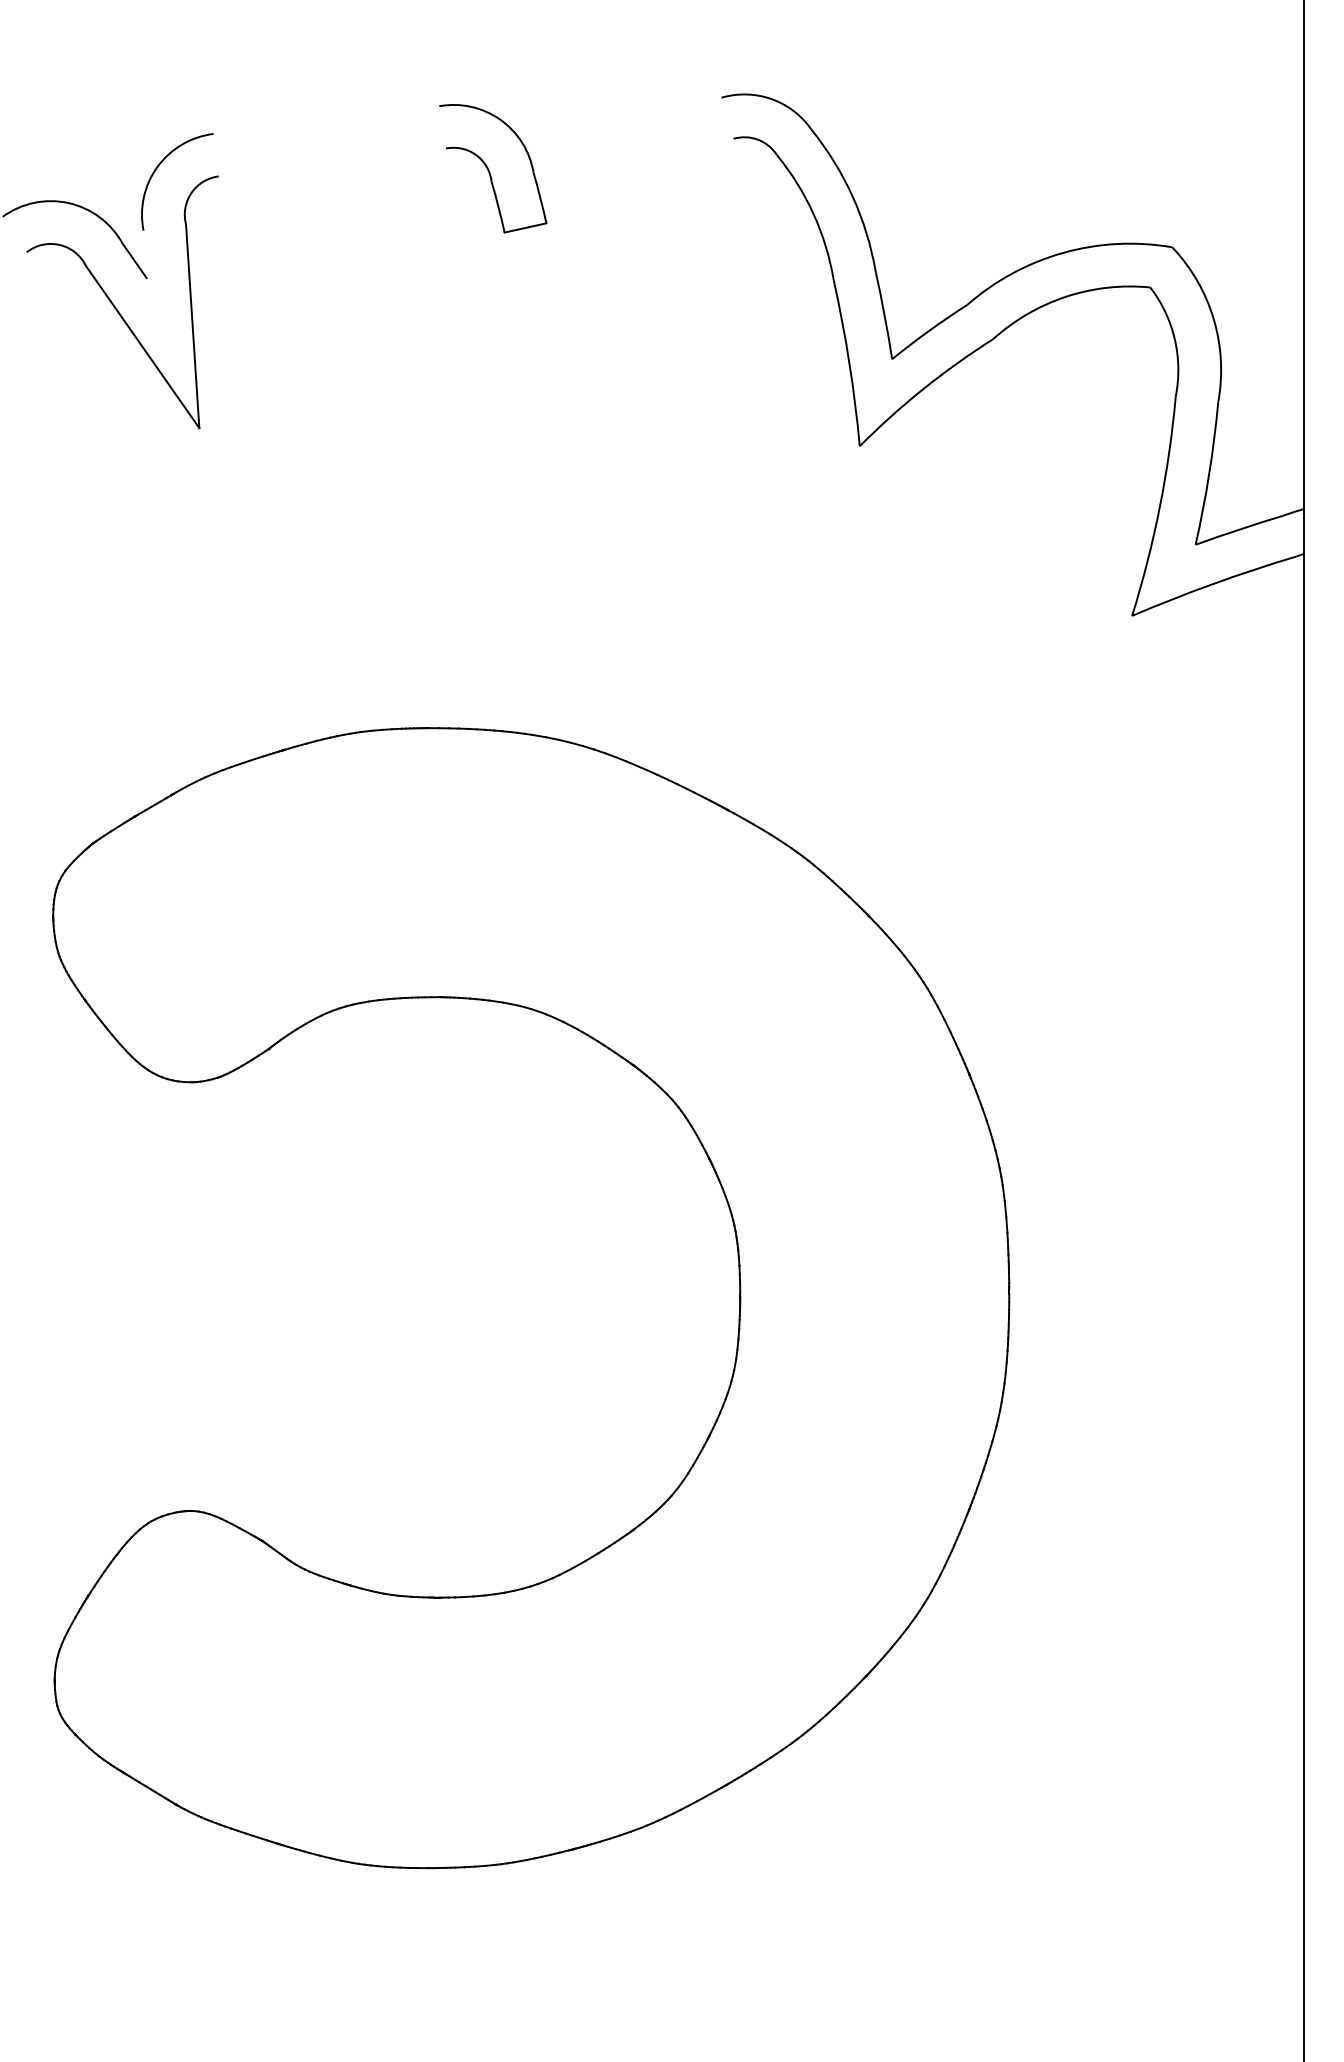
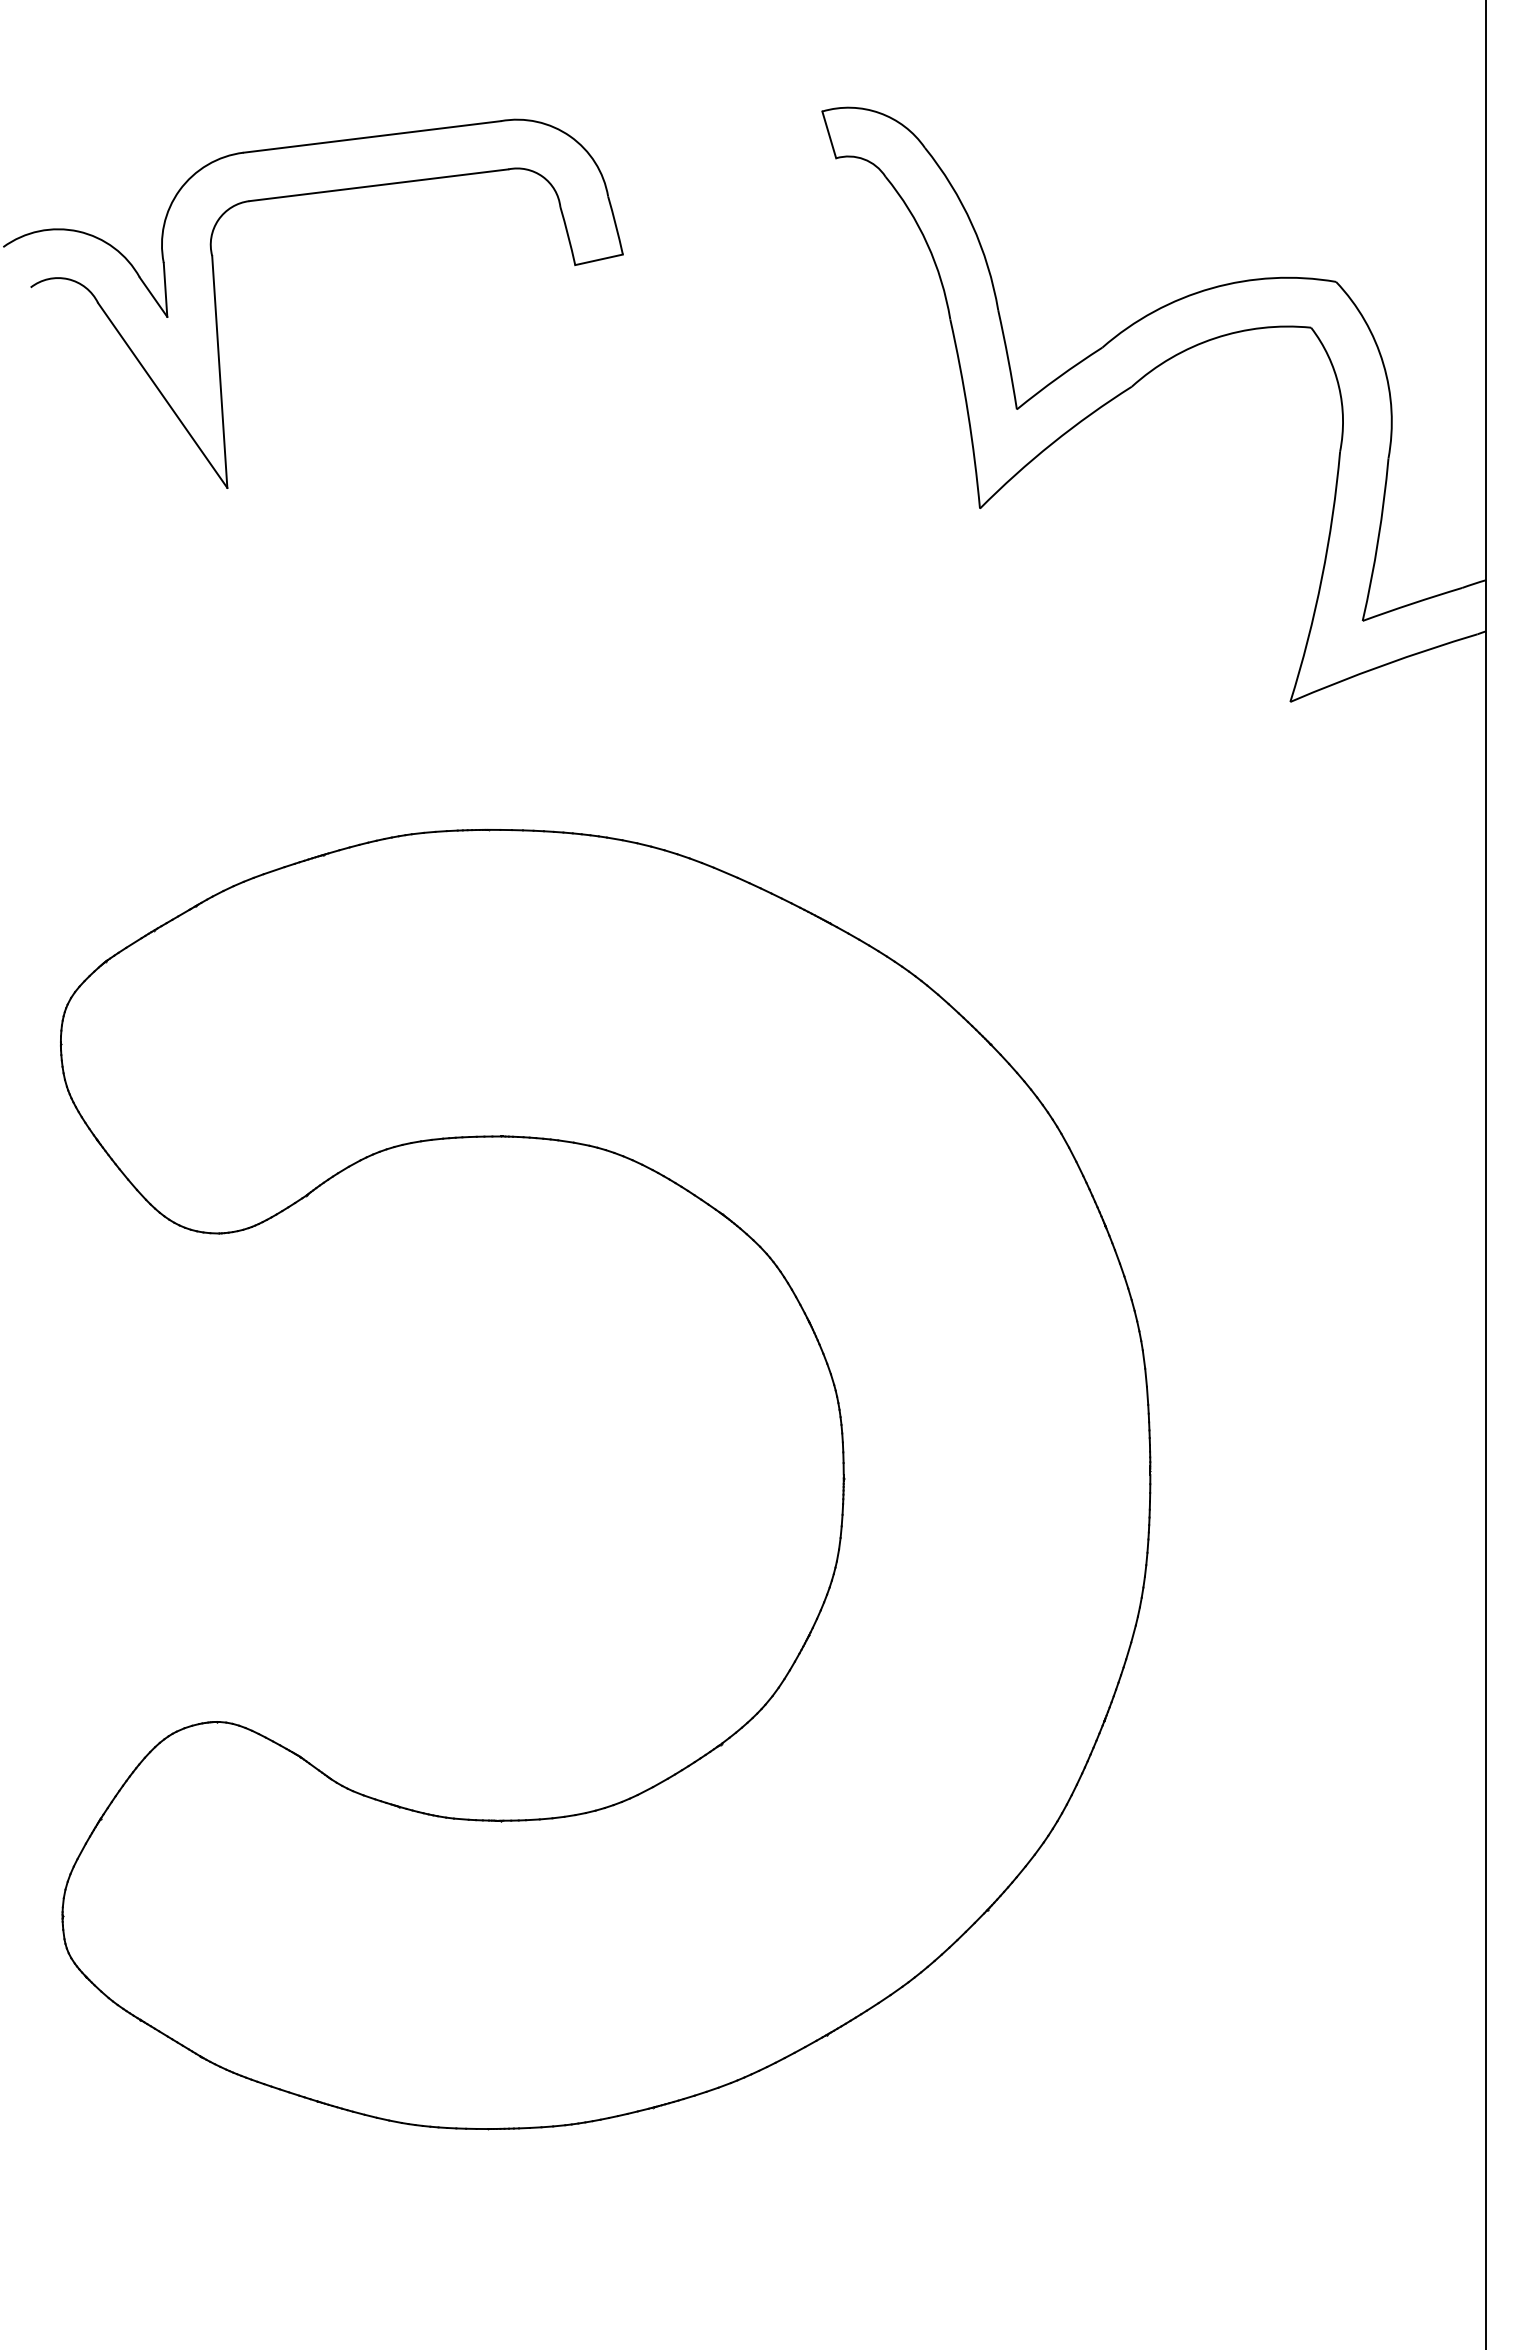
line: (727, 117) -> (829, 134), added
line: (325, 119) -> (371, 136), added
line: (331, 162) -> (378, 185), added
line: (145, 253) -> (165, 289), added

